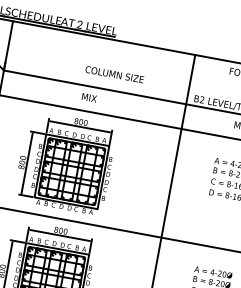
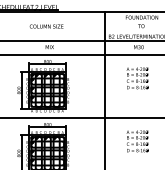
text: (114, 74) -> (46, 26), moved

